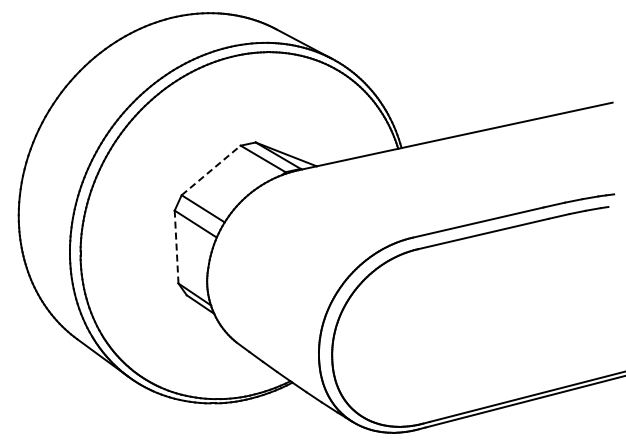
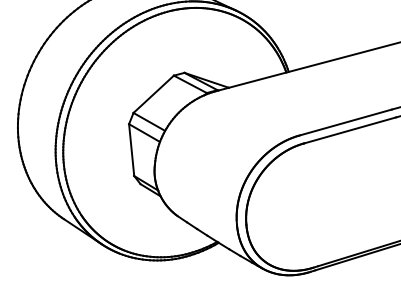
line: (211, 170) -> (153, 94), dashed -> solid
line: (176, 246) -> (131, 149), dashed -> solid

